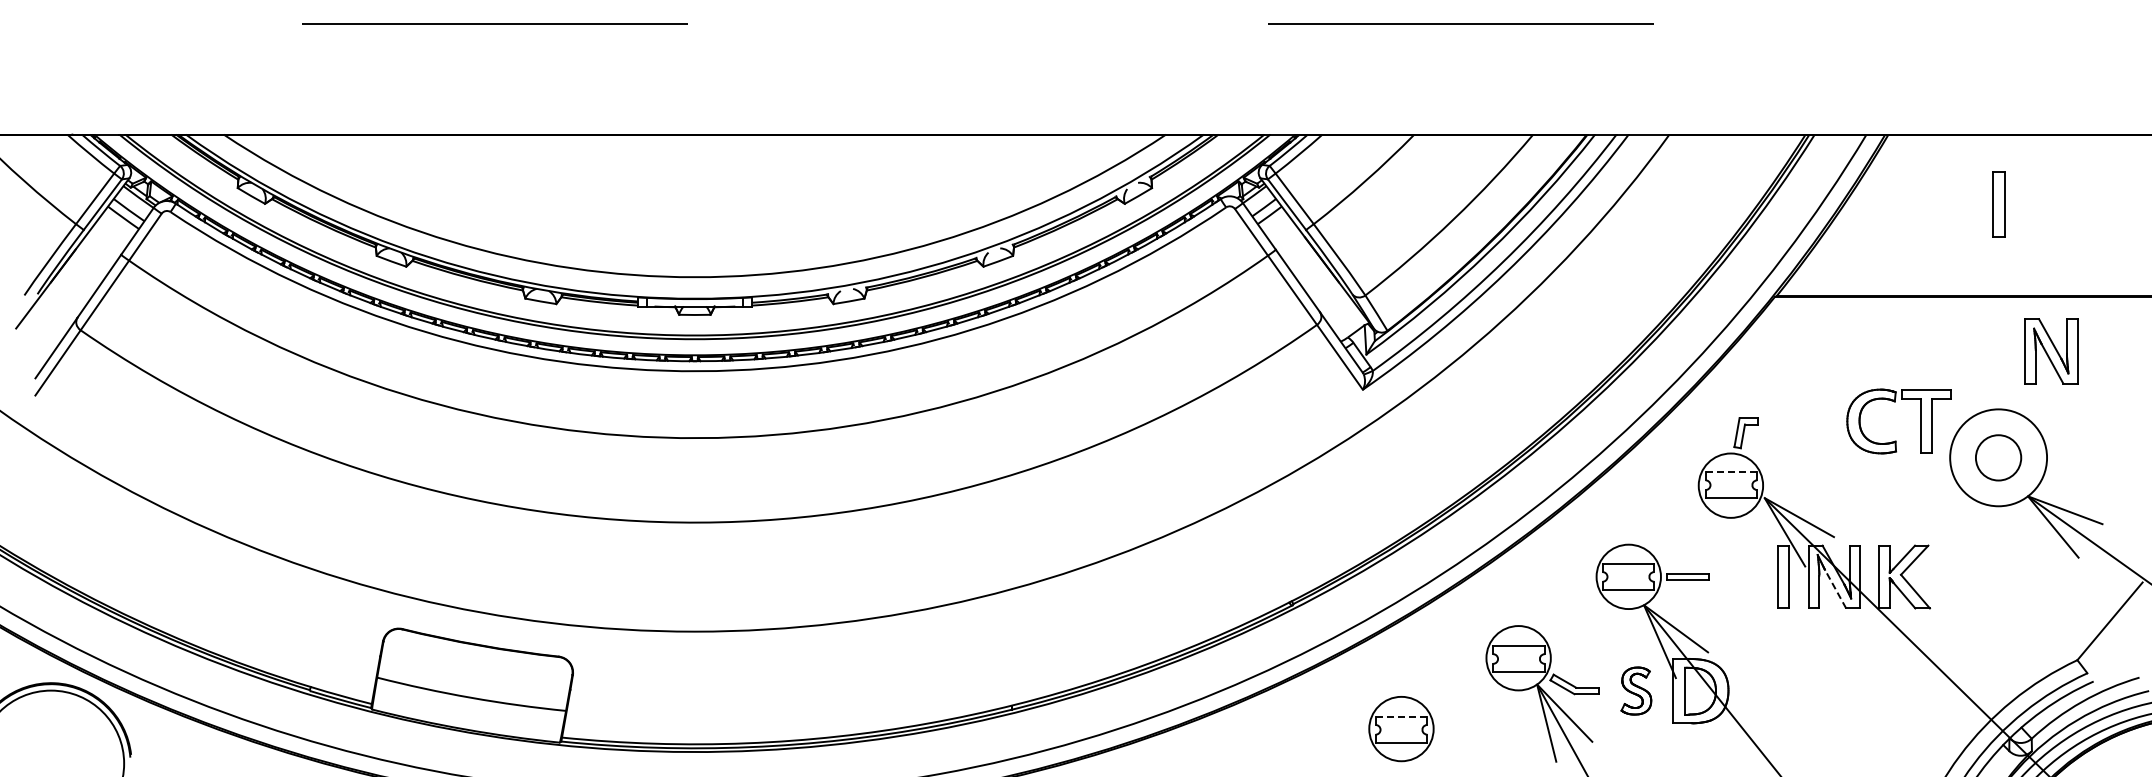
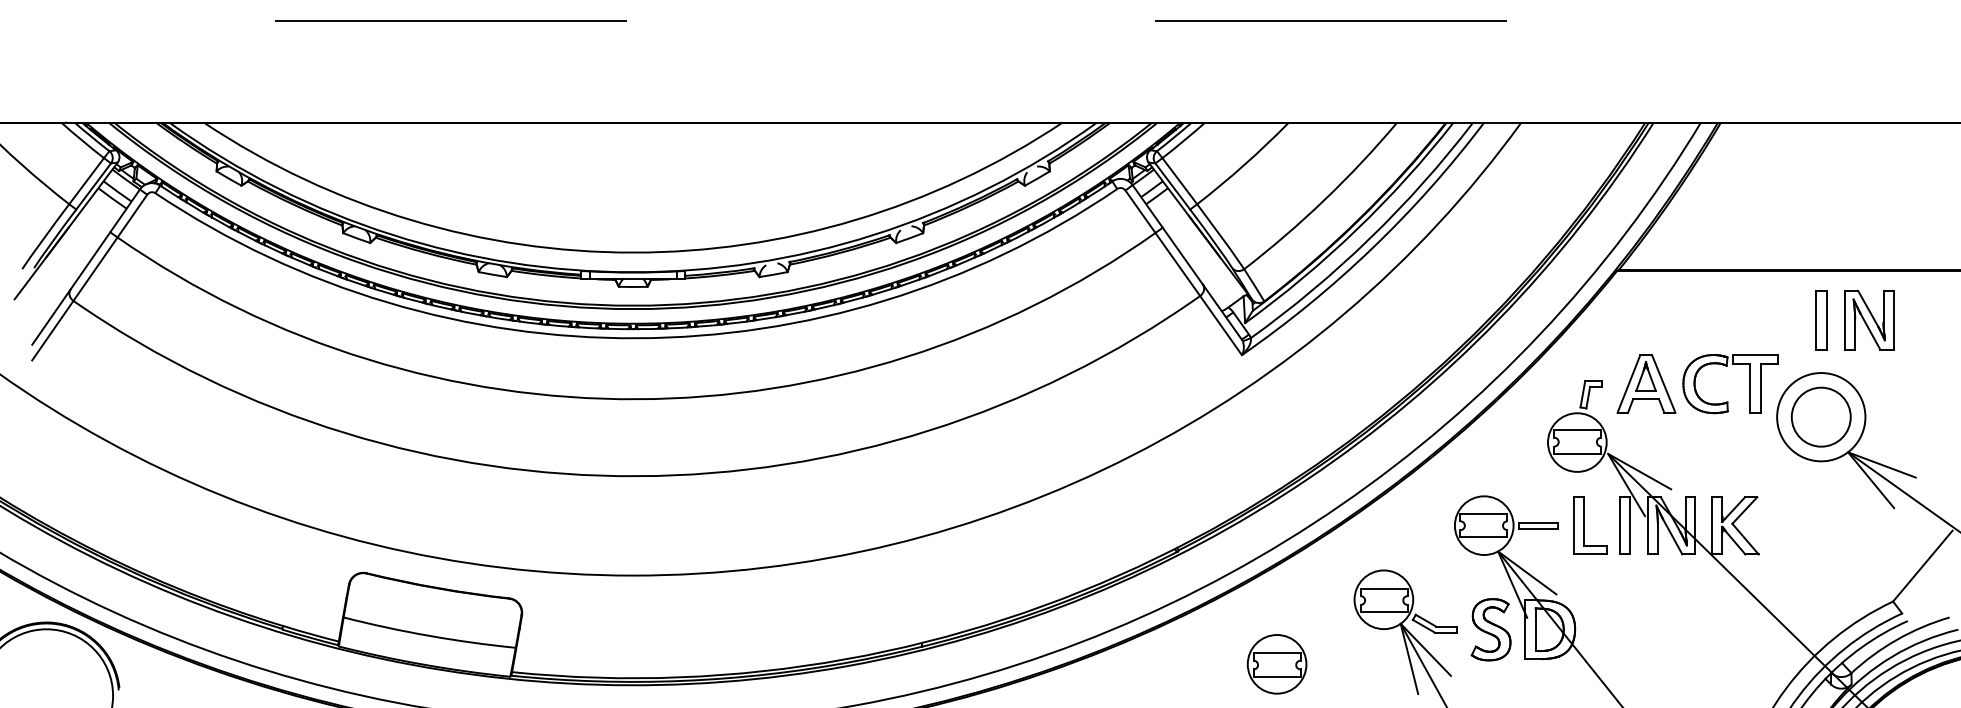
part: (1998, 204) -> (1821, 320), moved
part: (1806, 421) -> (1646, 384), added
circle: (1998, 457) -> (1821, 416), size x1.43
line: (1731, 472) -> (1577, 430), dashed -> solid
part: (1738, 576) -> (1584, 525), added
line: (1835, 588) -> (1672, 536), dashed -> solid
part: (1636, 690) -> (1491, 629), size x1.43
line: (1401, 716) -> (1277, 652), dashed -> solid

